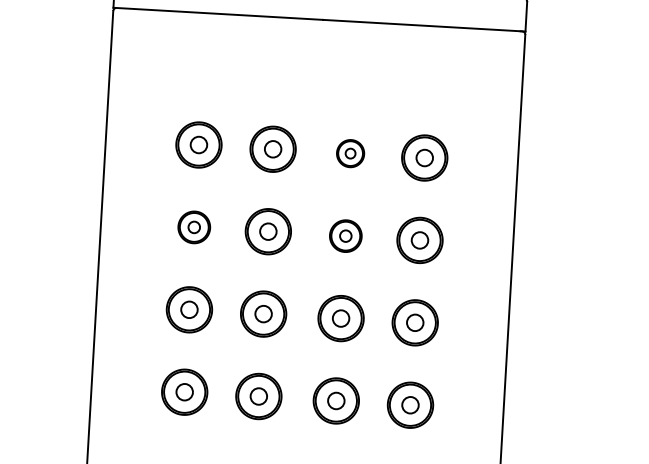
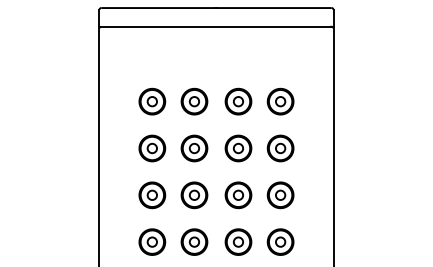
part: (350, 153) -> (238, 101), size x1.67
part: (194, 227) -> (152, 148), size x1.43
part: (345, 236) -> (238, 148), size x1.43

